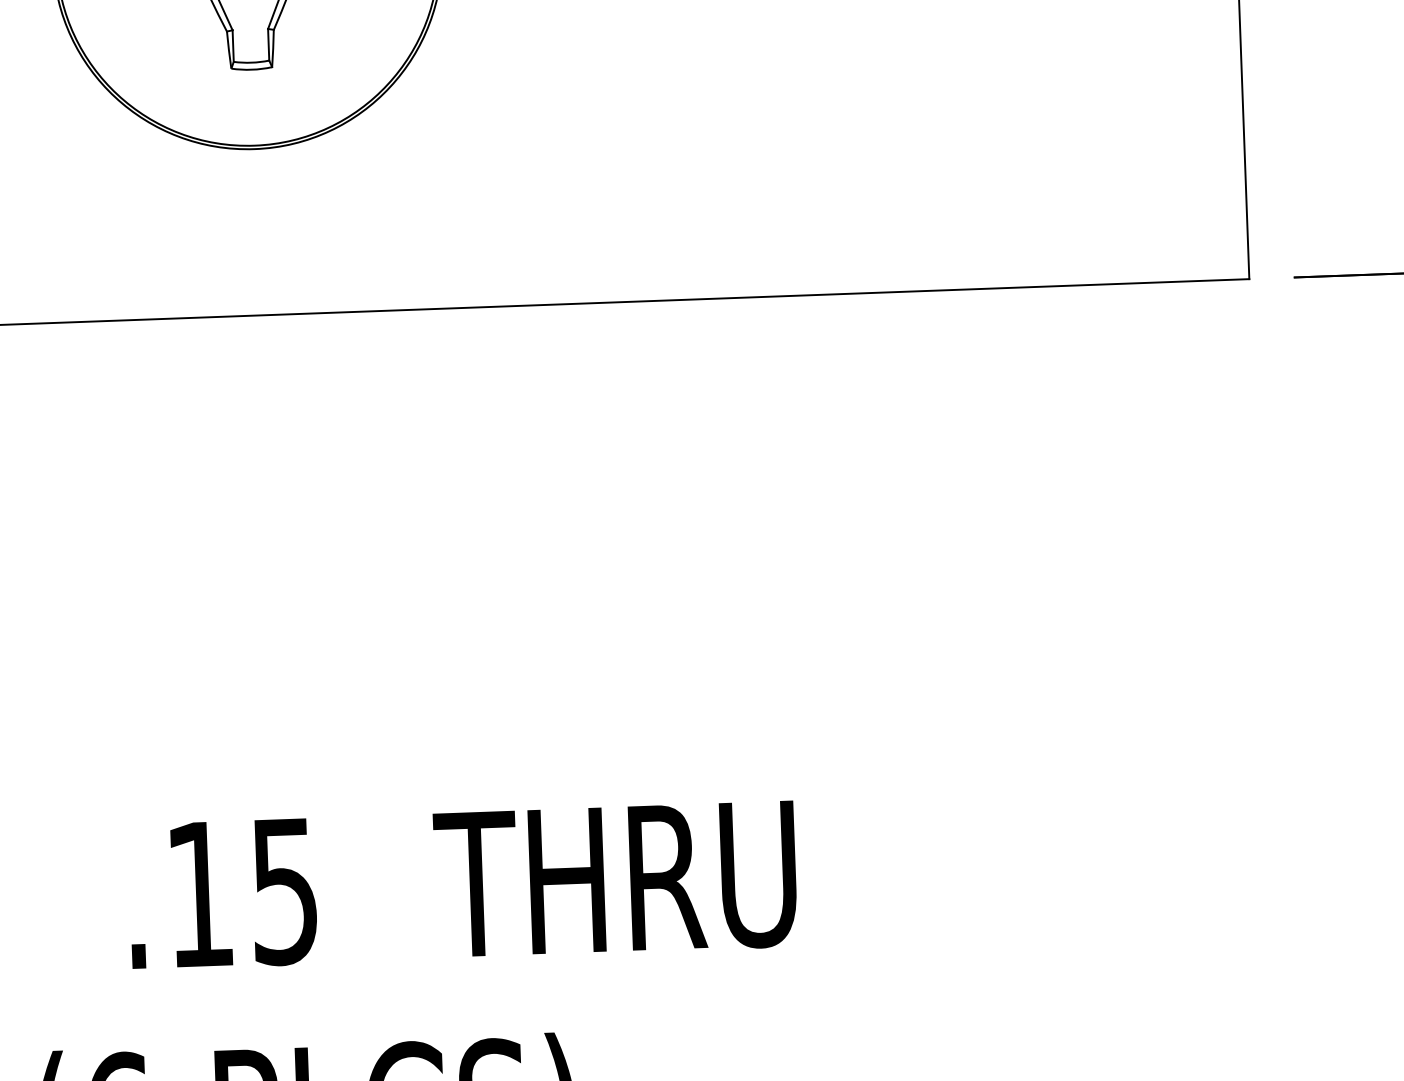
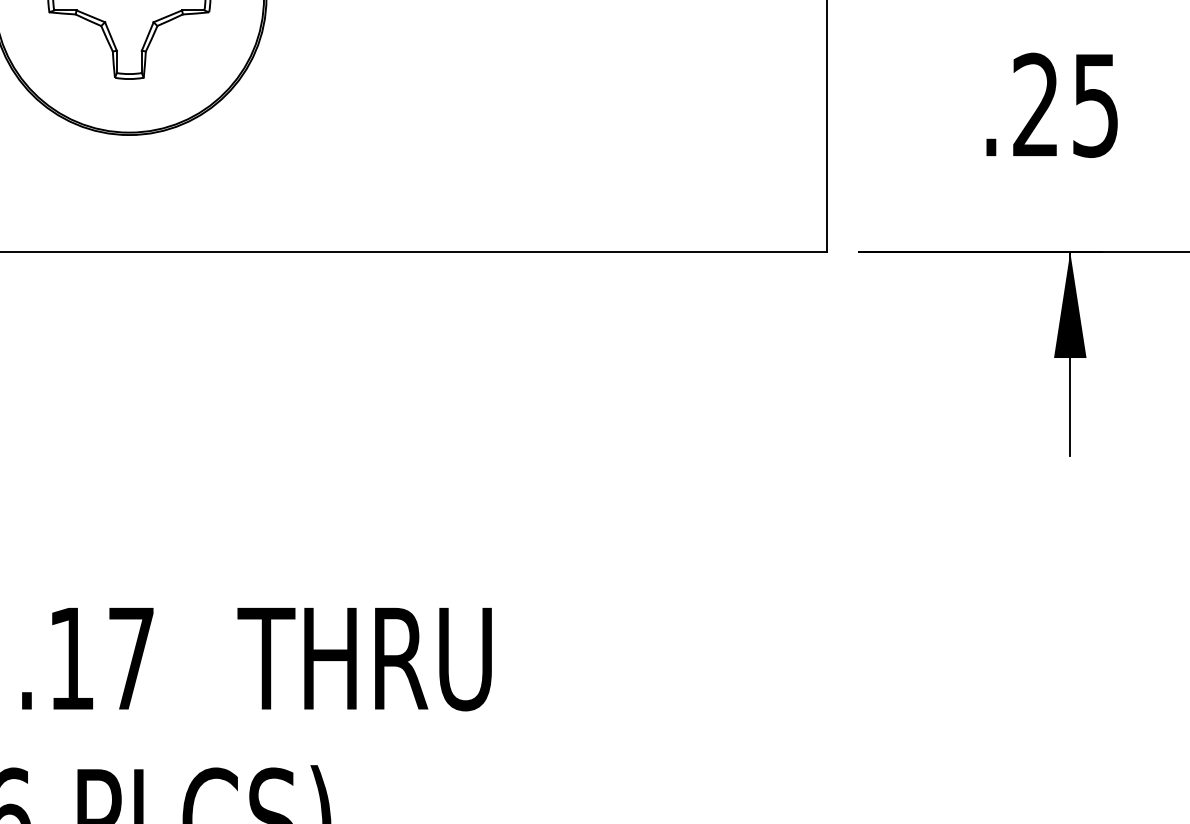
text: (285, 892) -> (131, 659), .15 -> .17

